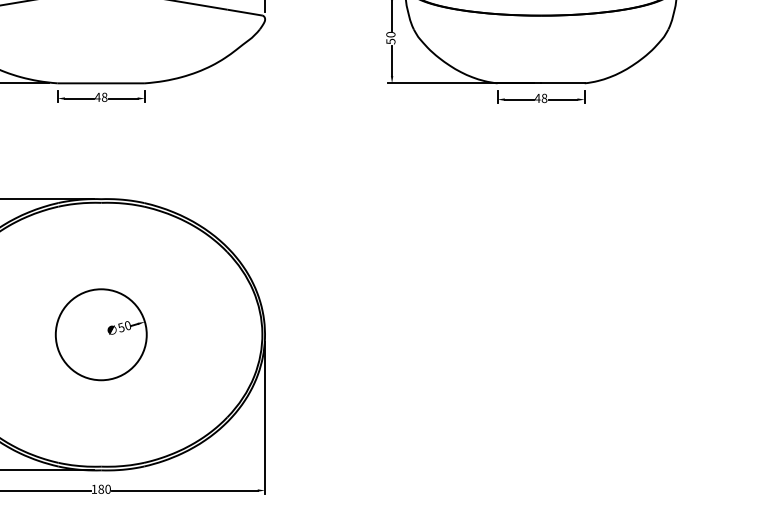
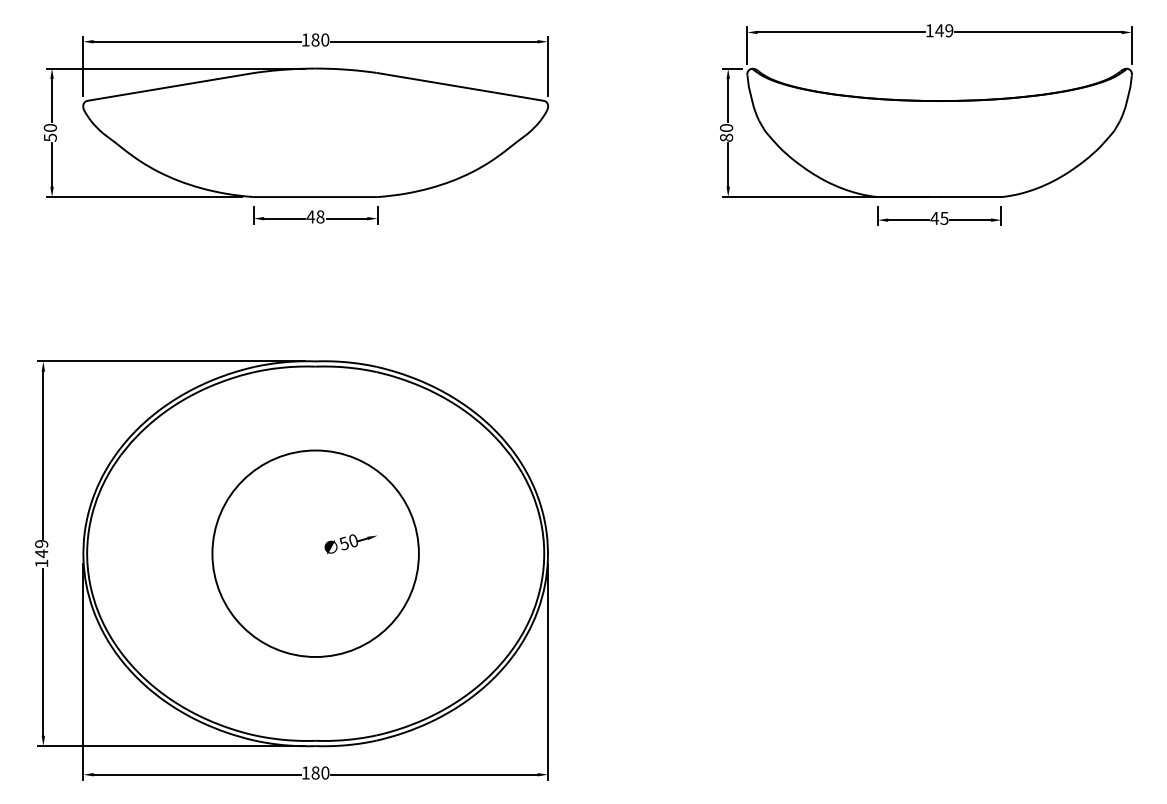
text: (390, 41) -> (726, 137), 50 -> 80
text: (544, 97) -> (944, 217), 48 -> 45
circle: (101, 334) -> (315, 553), size x1.6

